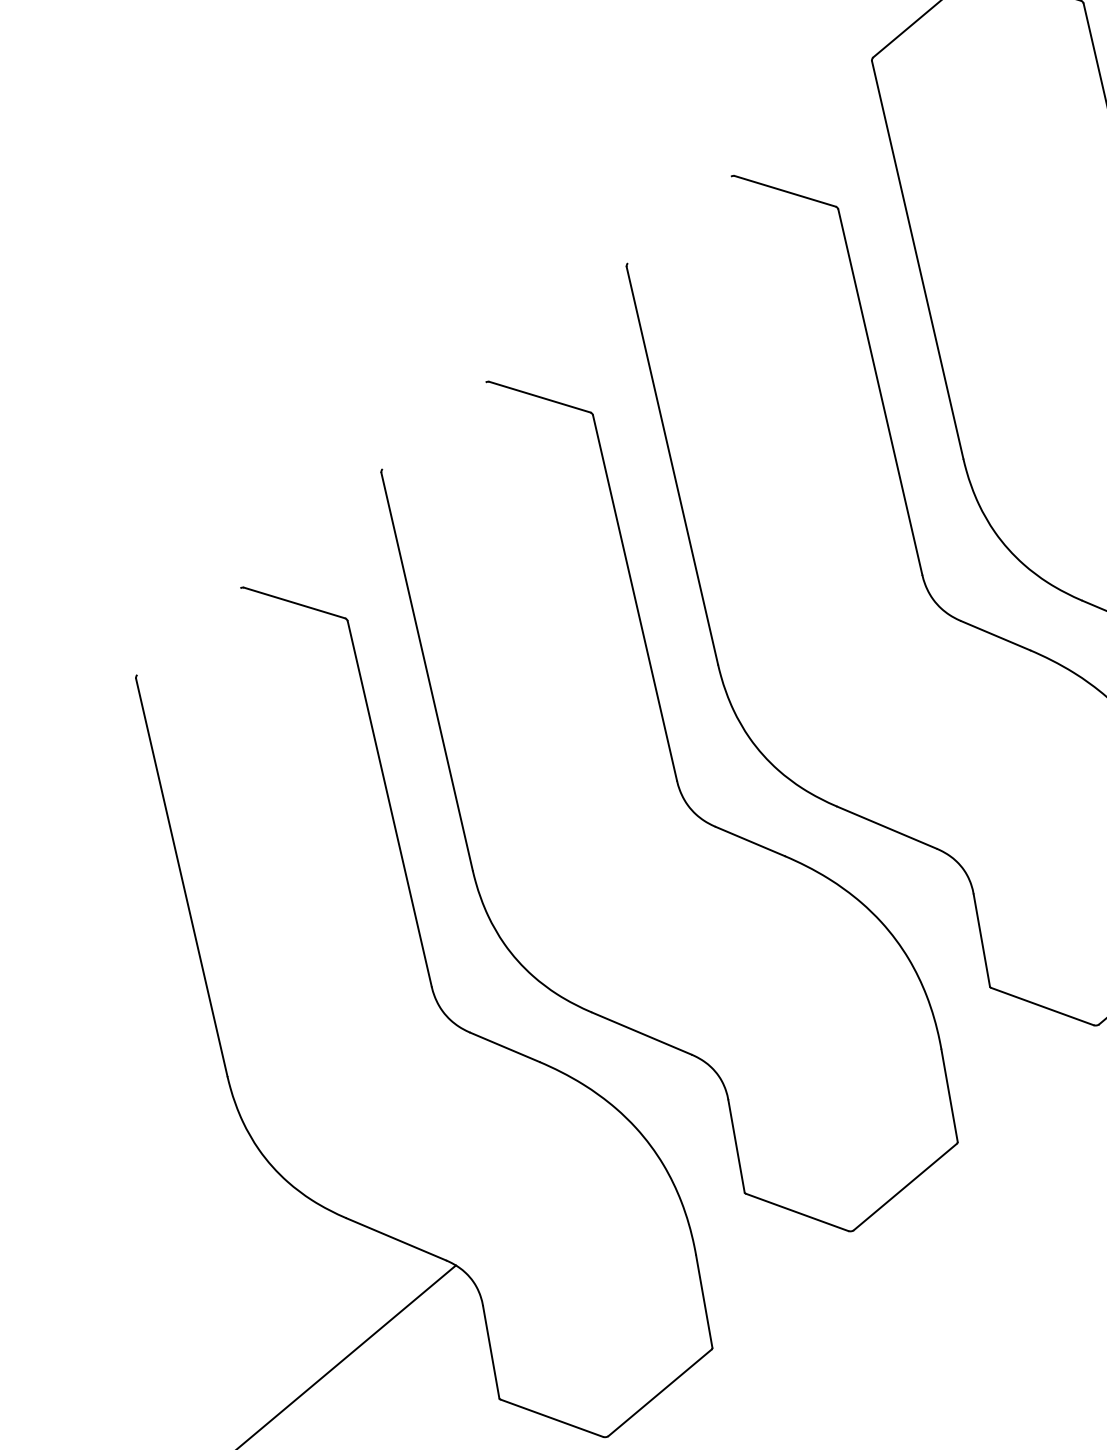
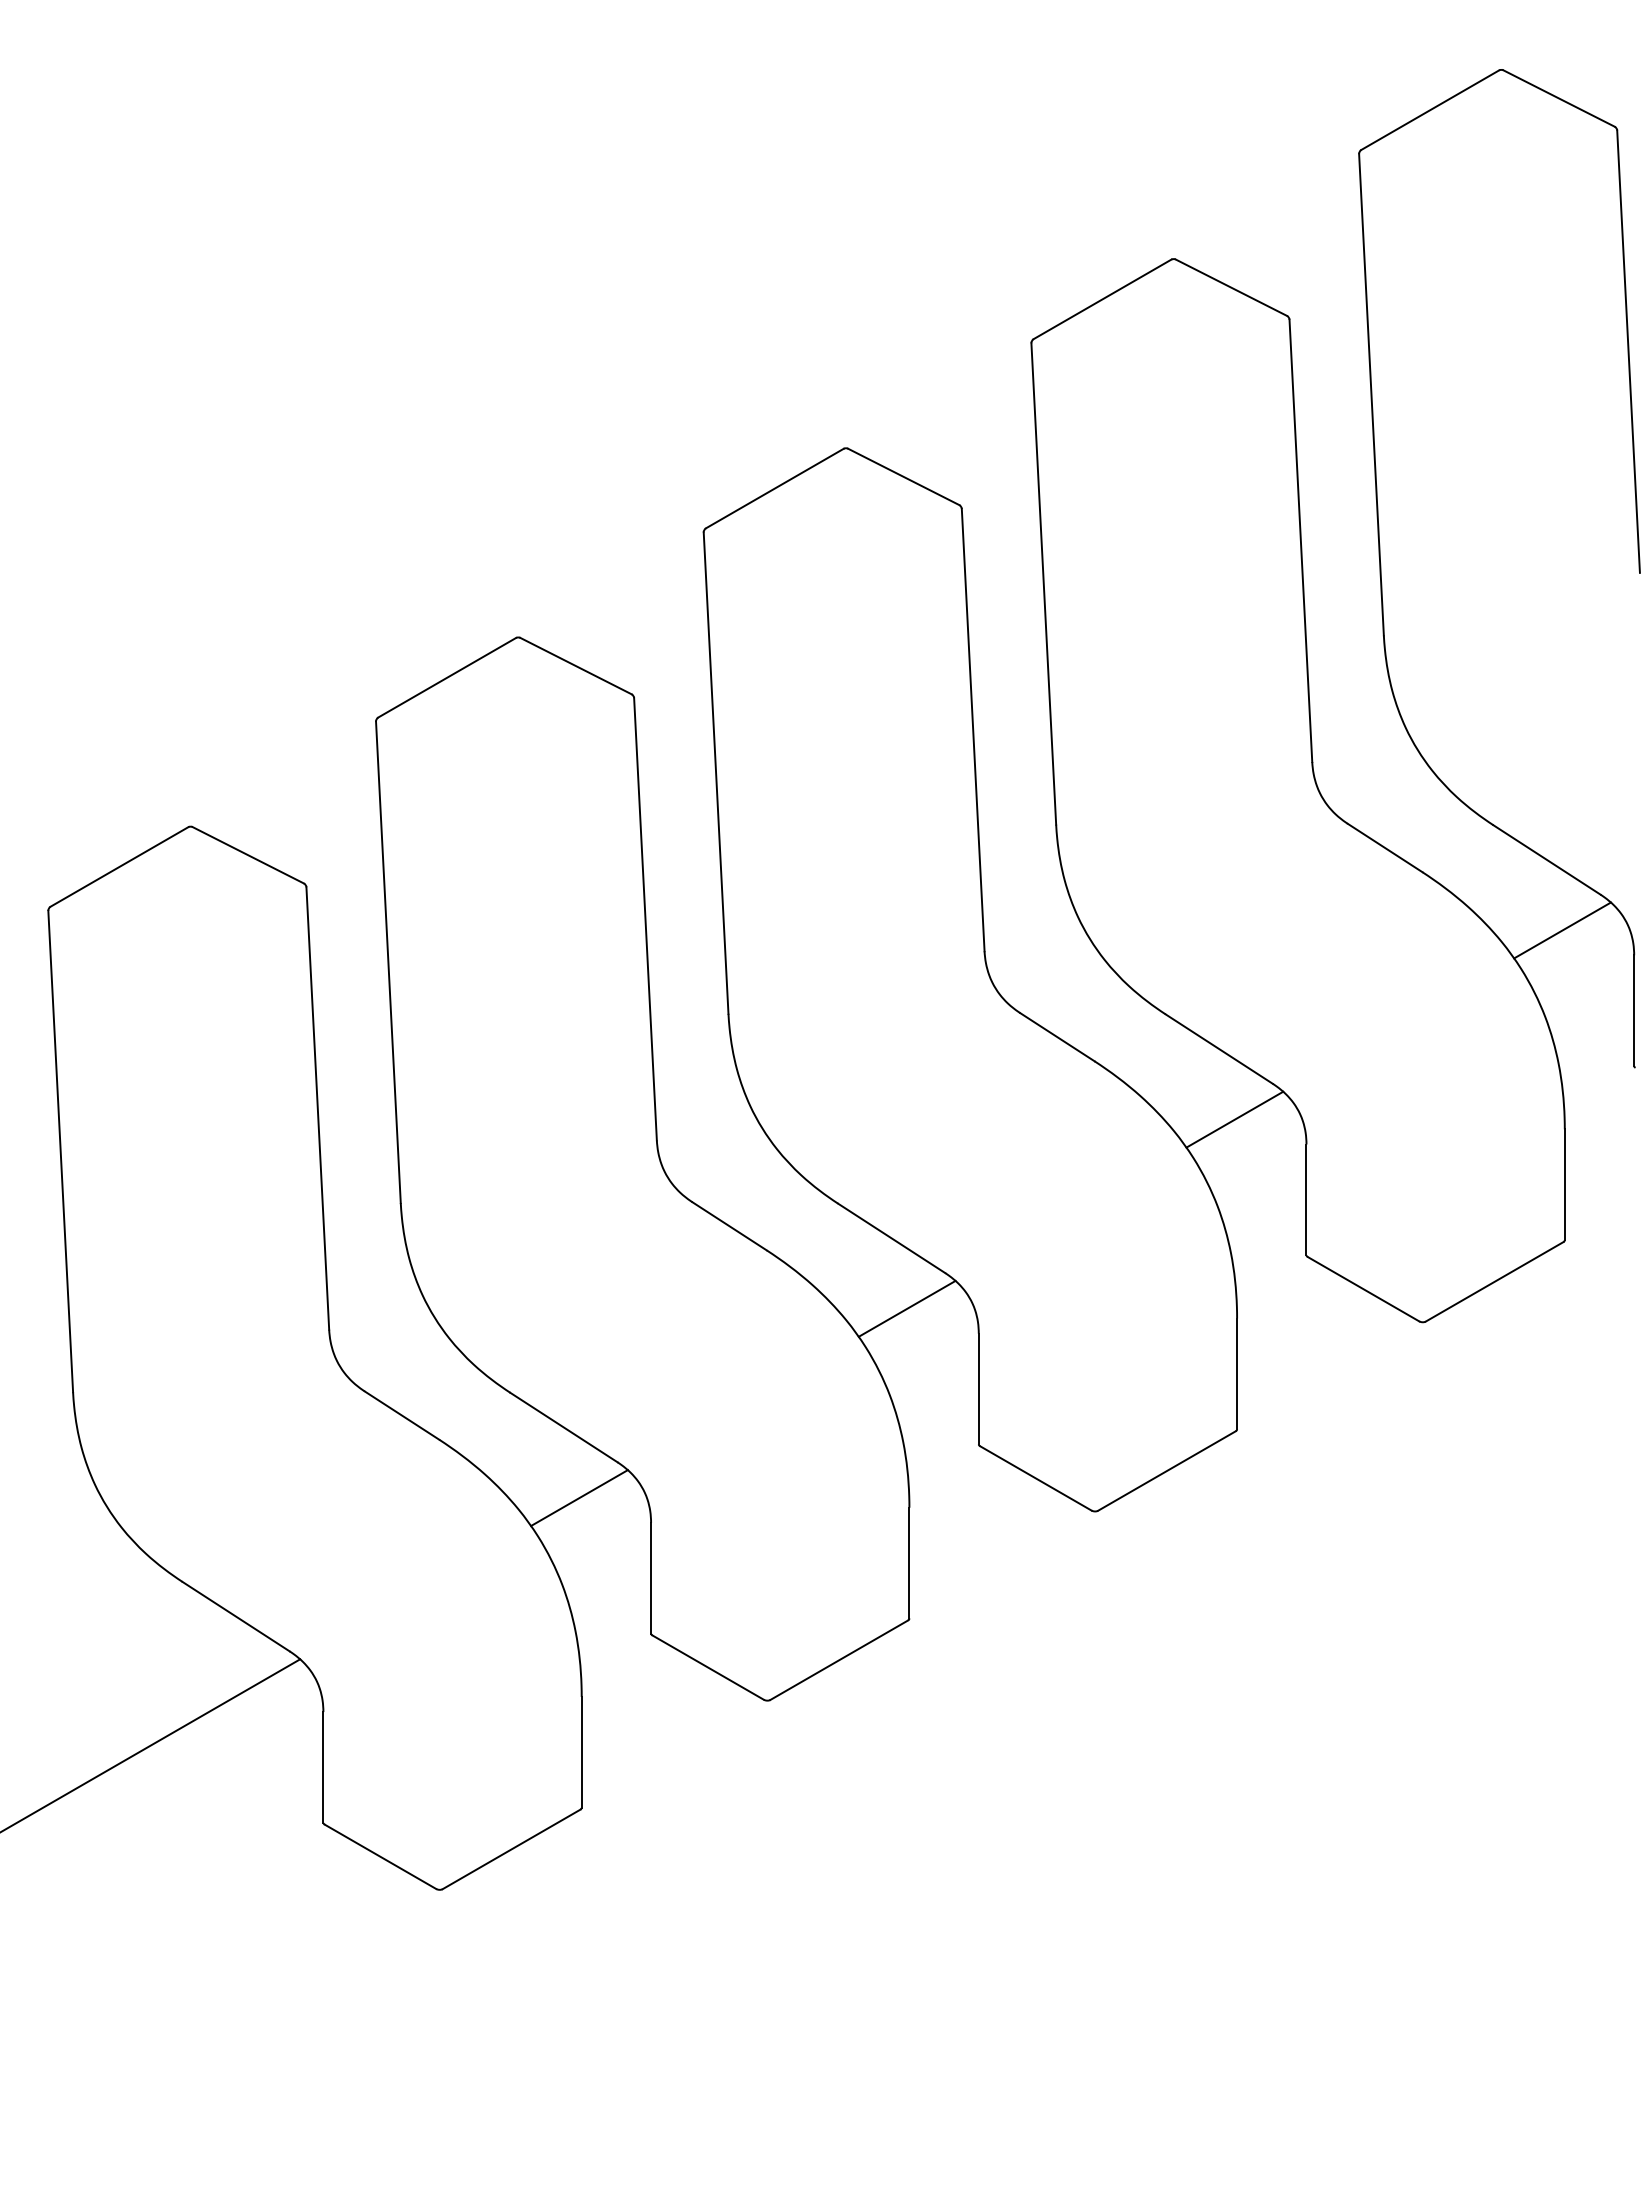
line: (679, 219) -> (774, 488), added
line: (433, 425) -> (446, 677), added
line: (188, 631) -> (119, 866), added
line: (909, 884) -> (906, 1308), added
line: (664, 1089) -> (579, 1497), added

